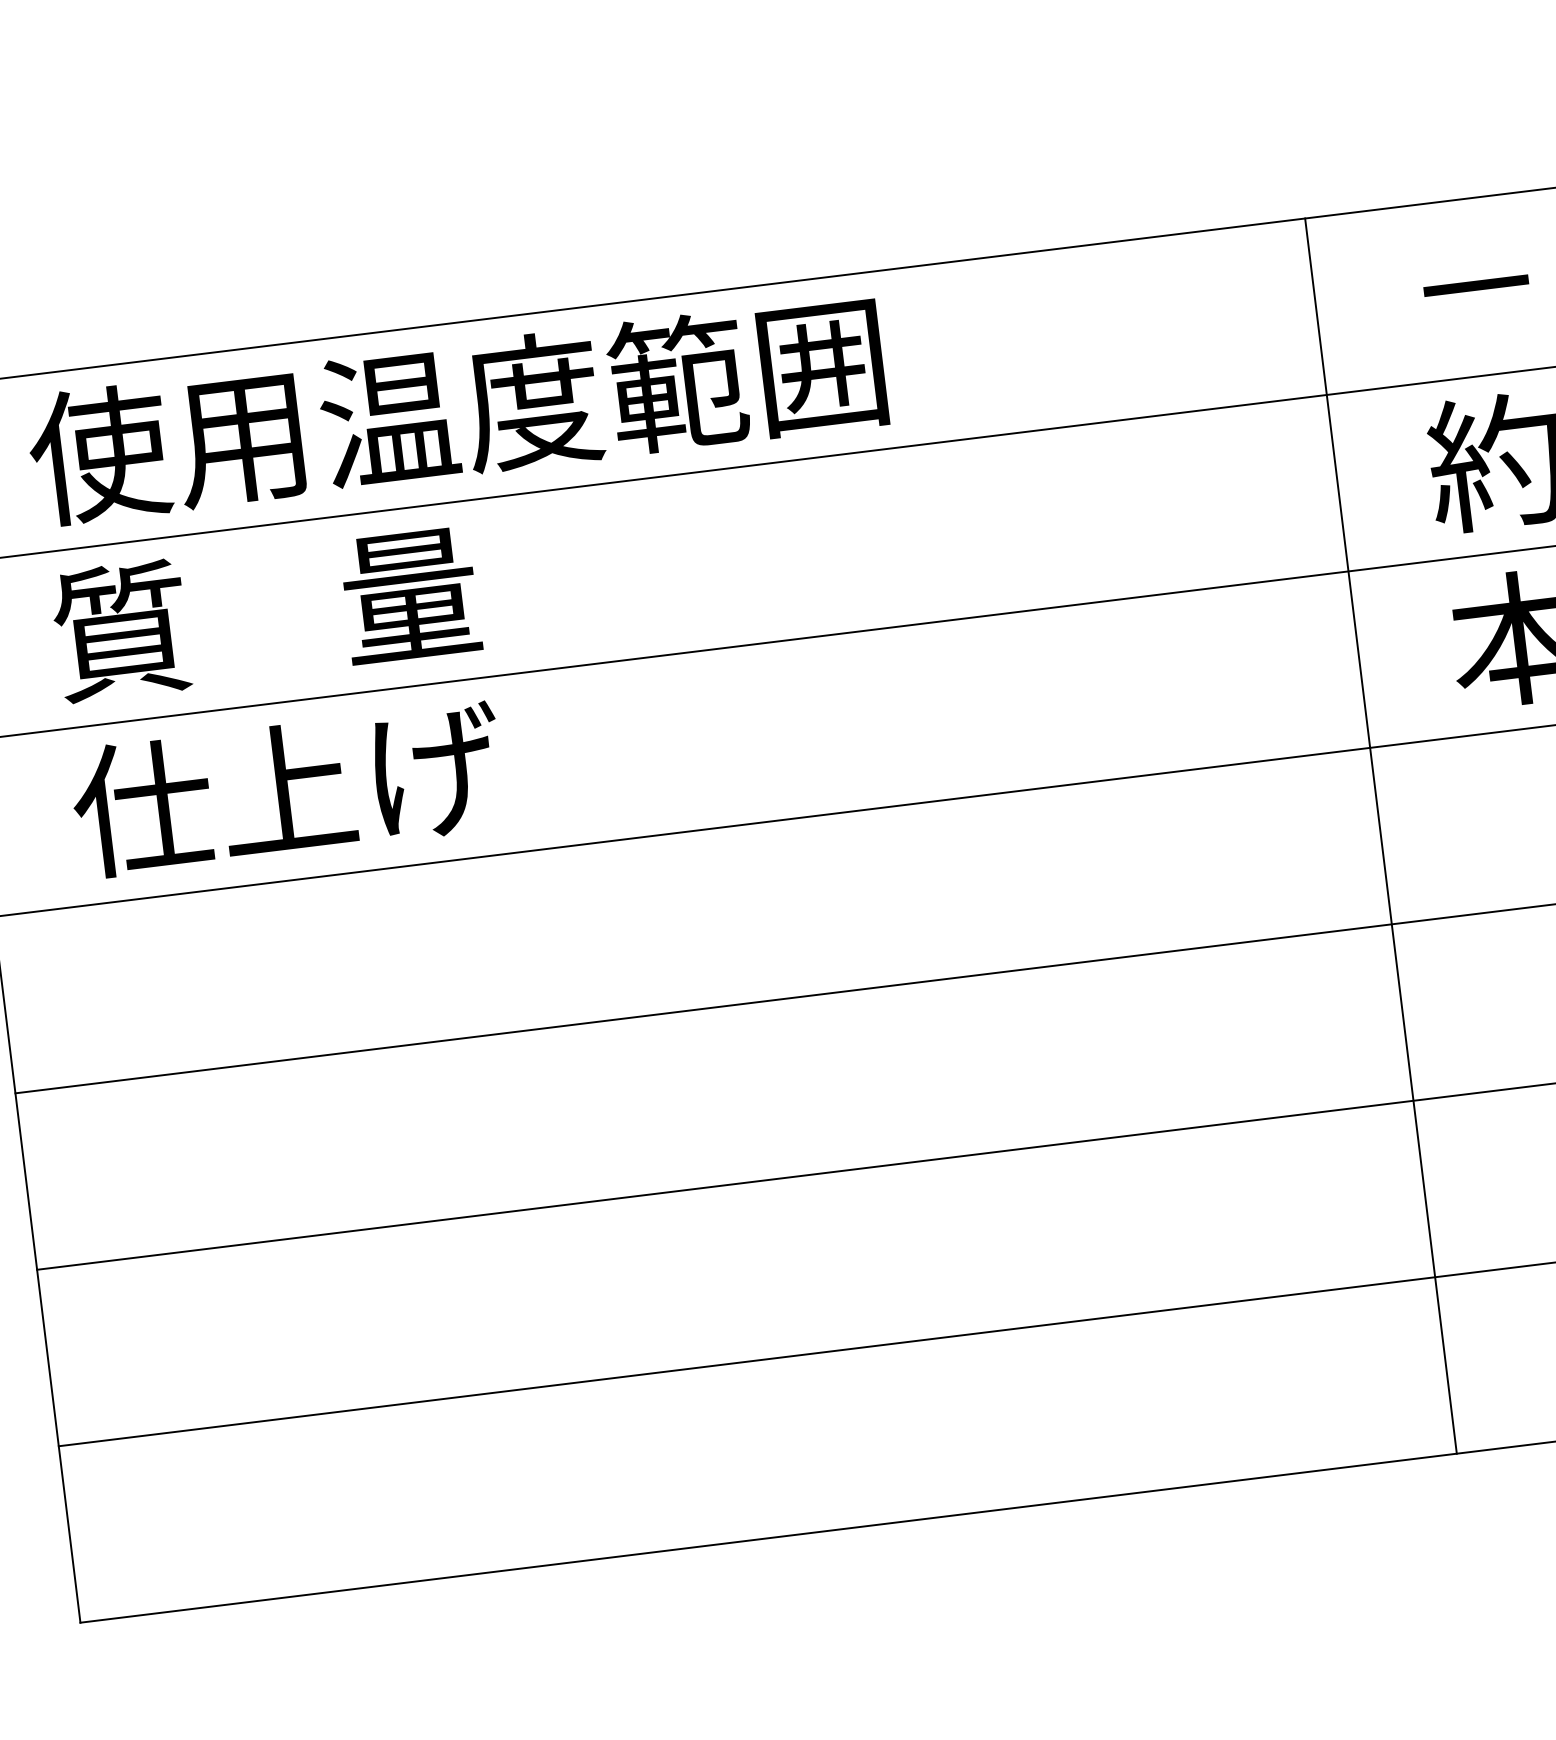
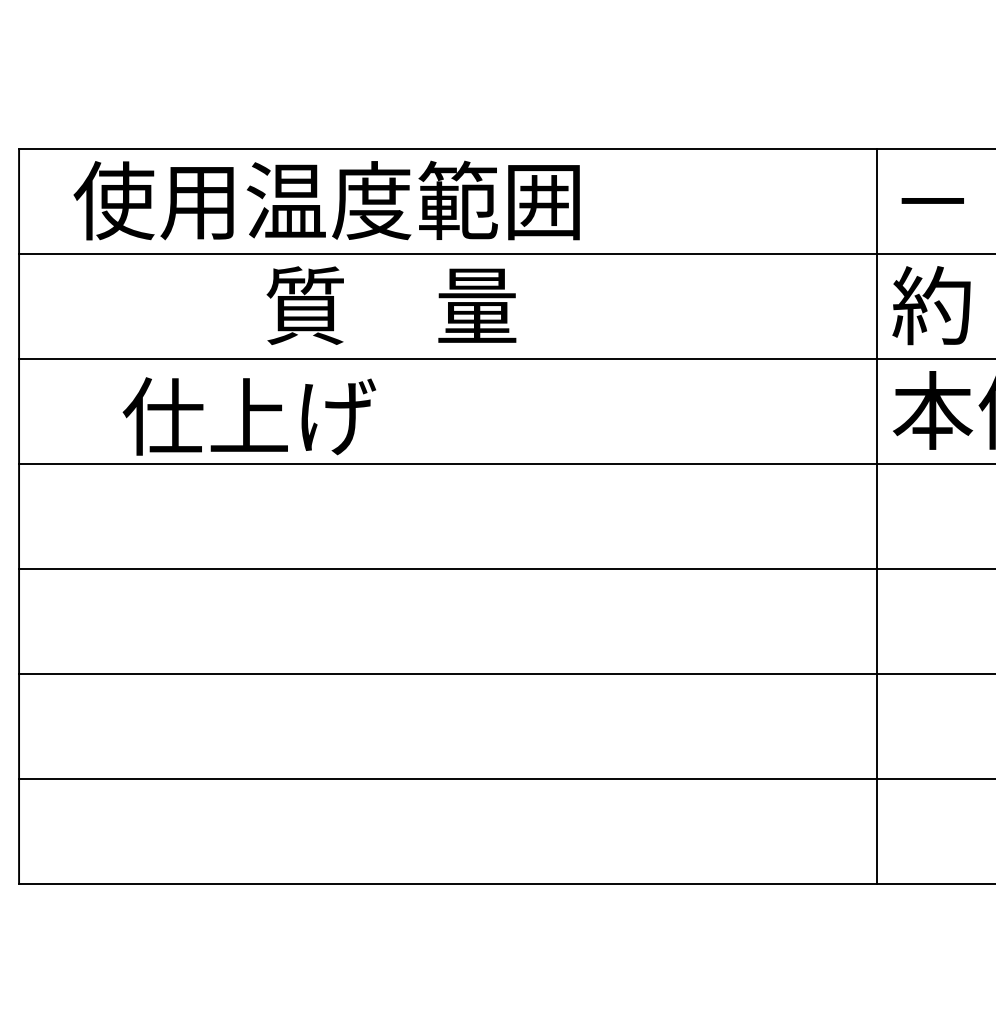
text: (266, 612) -> (391, 305), moved
text: (286, 789) -> (248, 416), moved
line: (1381, 836) -> (877, 516), moved

